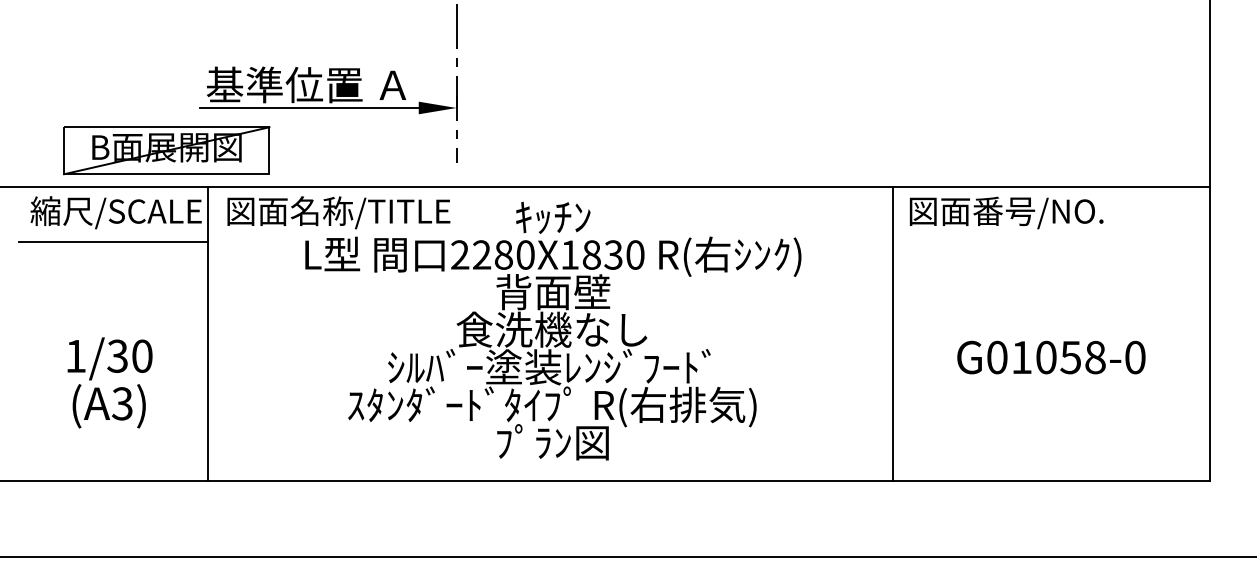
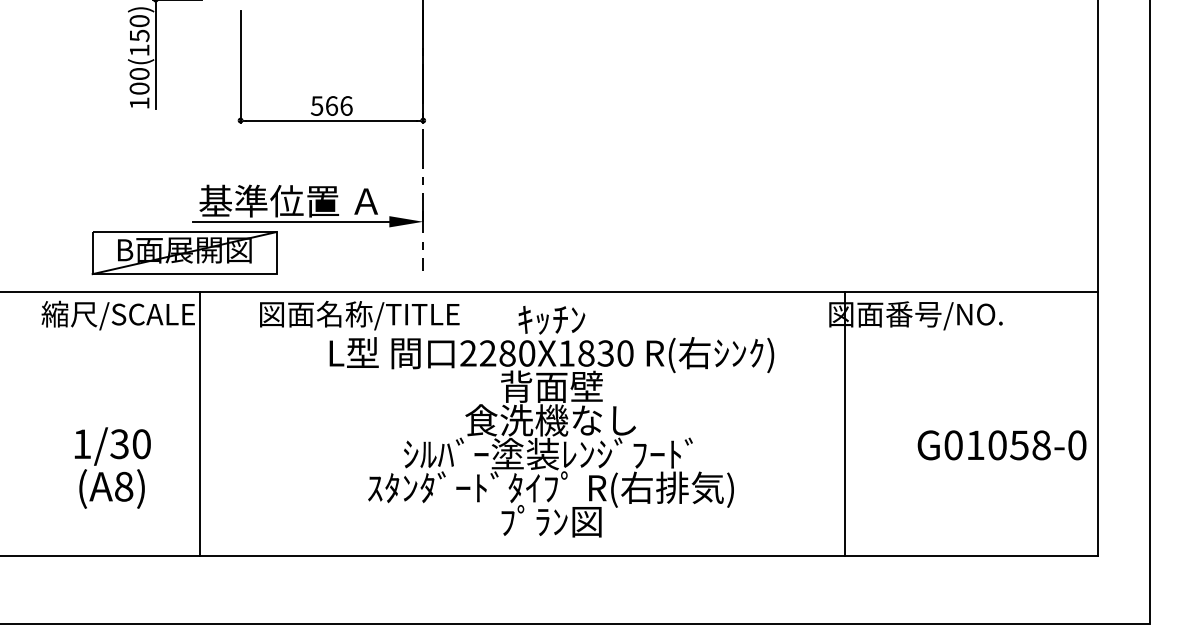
part: (166, 151) -> (184, 253), moved
line: (113, 242) -> (115, 342), removed
text: (514, 328) -> (517, 419), moved
line: (892, 334) -> (844, 424), moved
text: (1050, 357) -> (1001, 445), moved
text: (121, 403) -> (123, 486), (A3) -> (A8)

